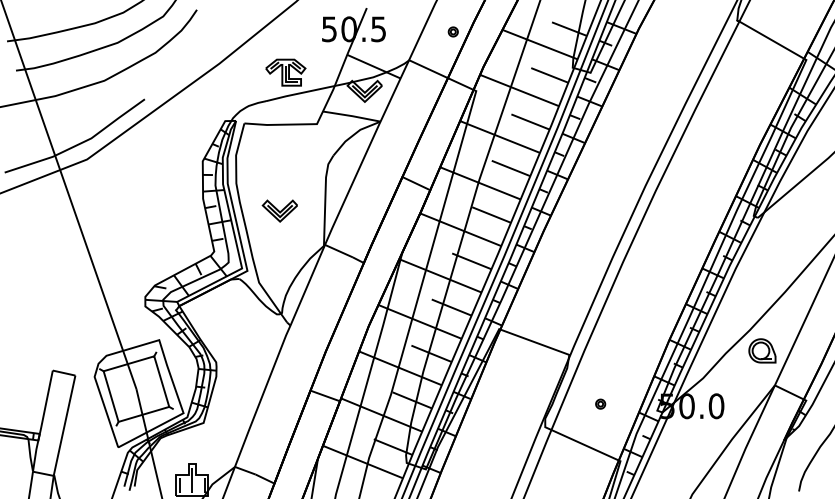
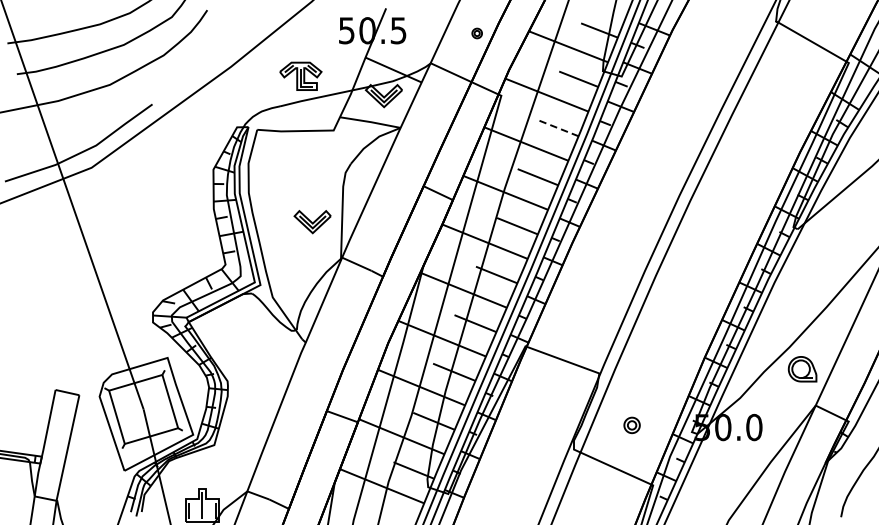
line: (530, 122) -> (558, 128), solid -> dashed
part: (279, 210) -> (312, 221), moved
part: (600, 403) -> (632, 424), size x1.6

